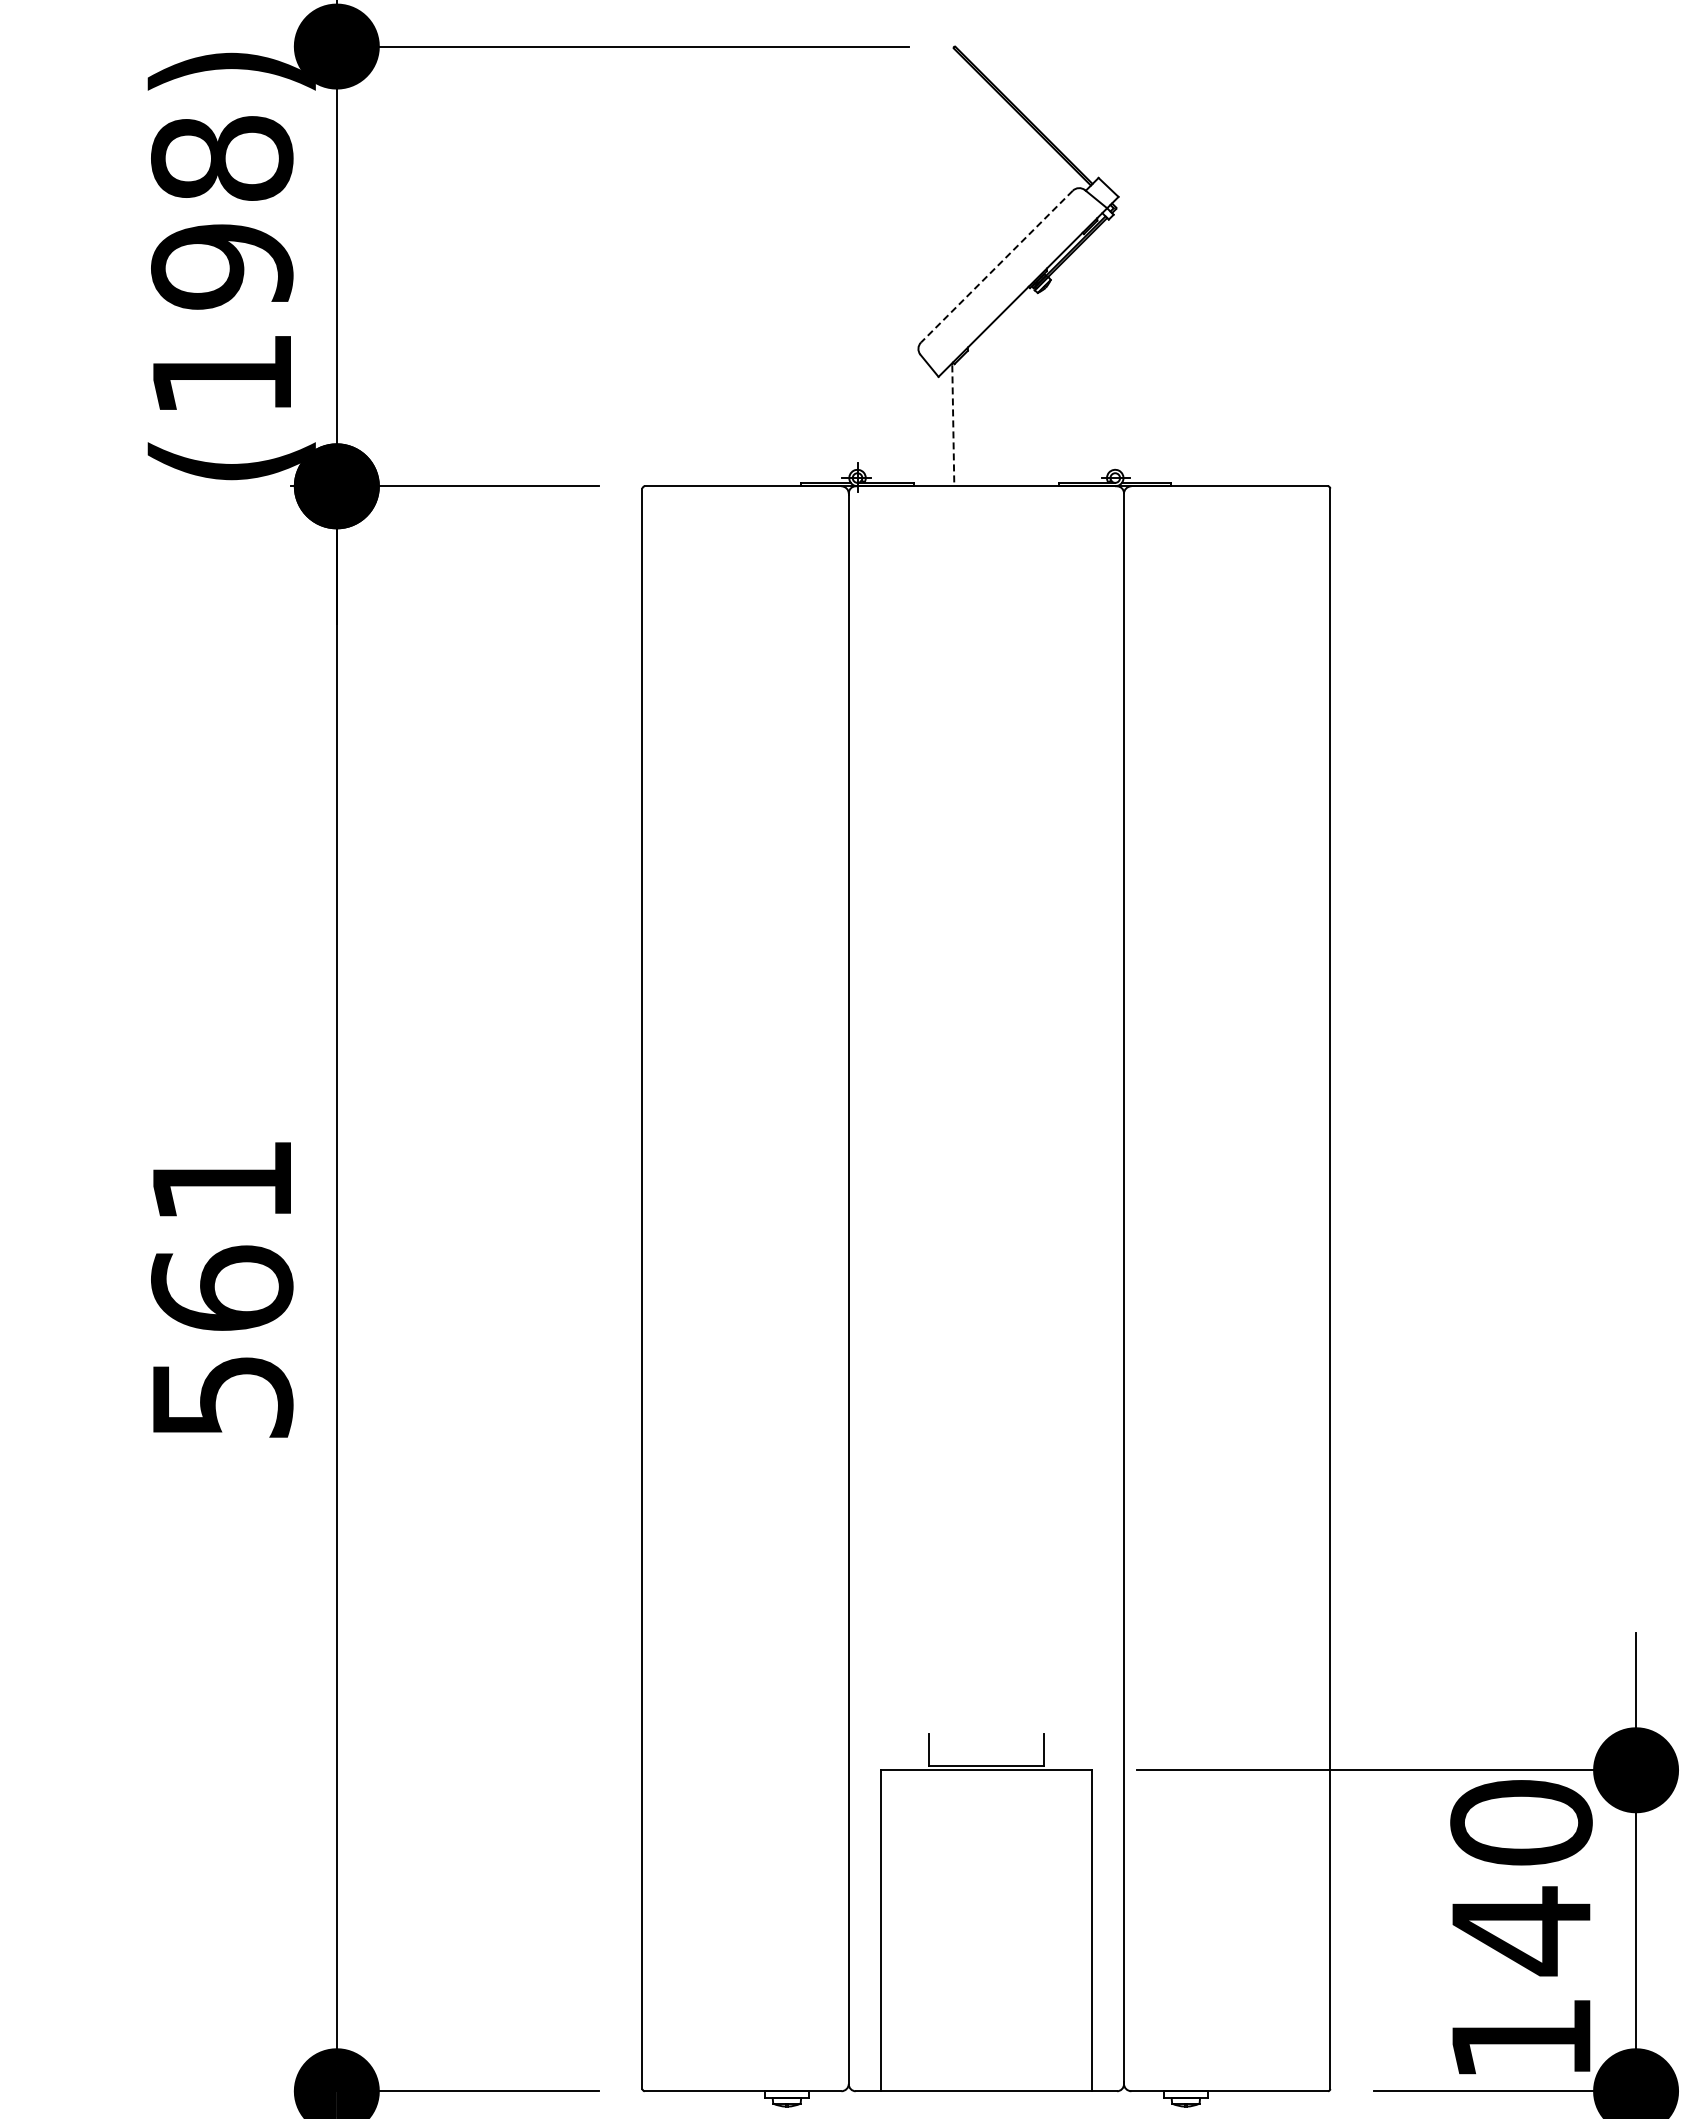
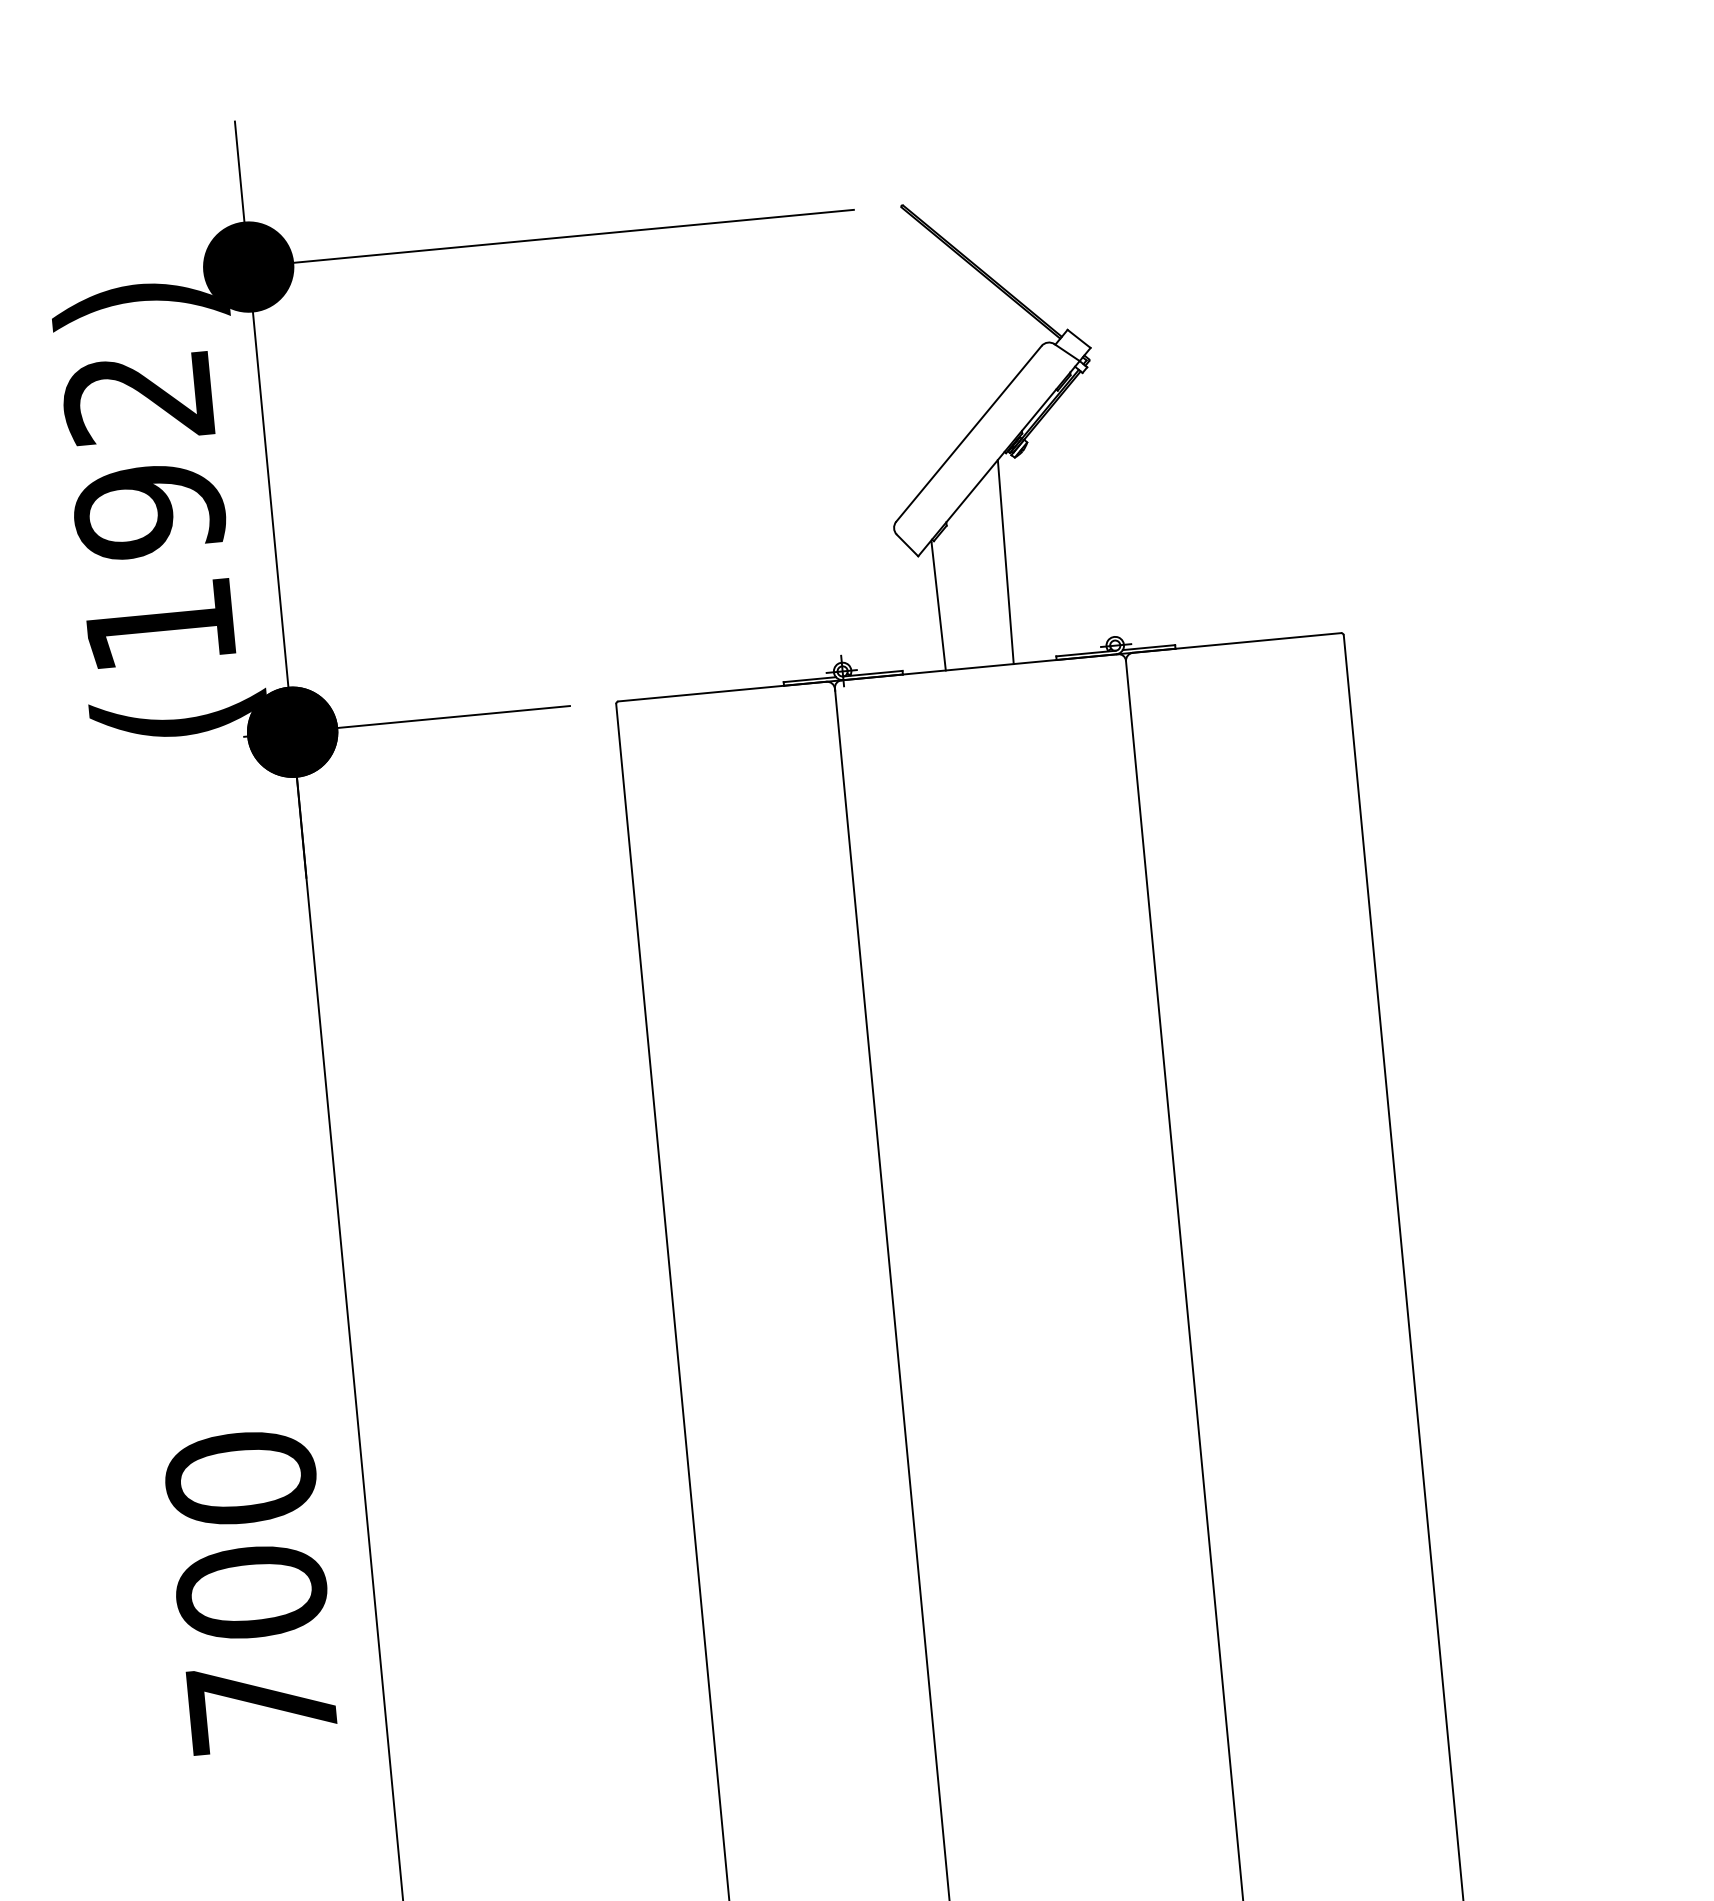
text: (222, 158) -> (138, 396), (198) -> (192)
line: (996, 267) -> (968, 434), dashed -> solid
line: (1019, 389) -> (1005, 561), added
line: (953, 426) -> (938, 607), dashed -> solid
text: (222, 1287) -> (251, 1591), 561 -> 700

